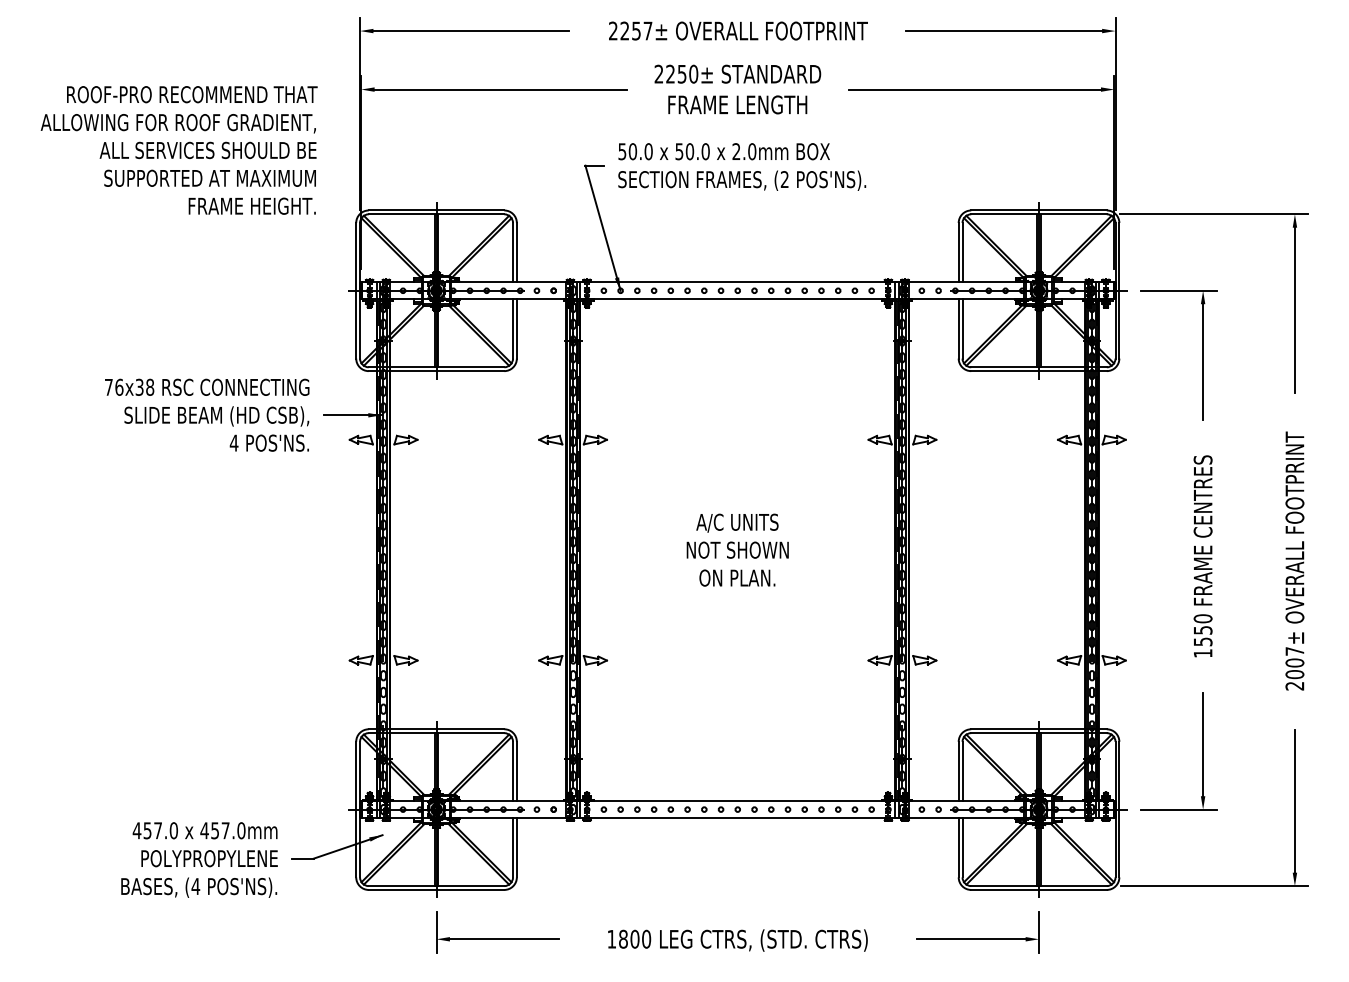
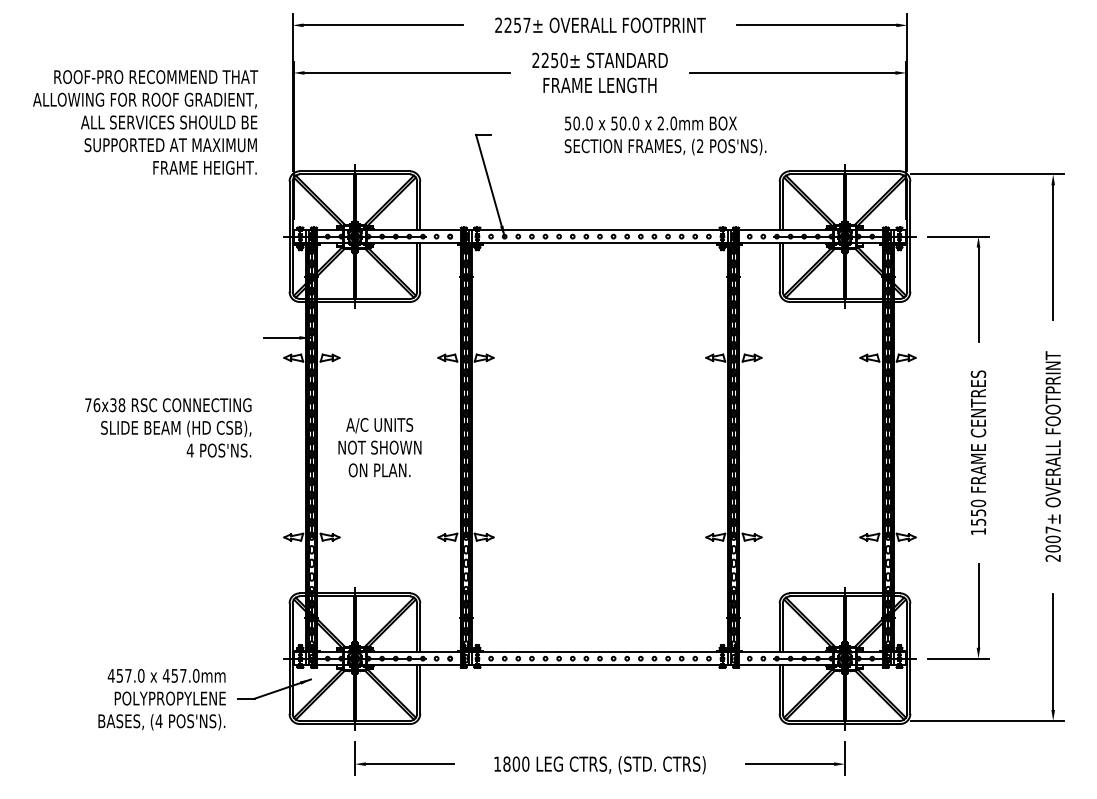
text: (742, 166) -> (665, 135), moved
text: (207, 414) -> (168, 427), moved
text: (737, 550) -> (379, 447), moved

